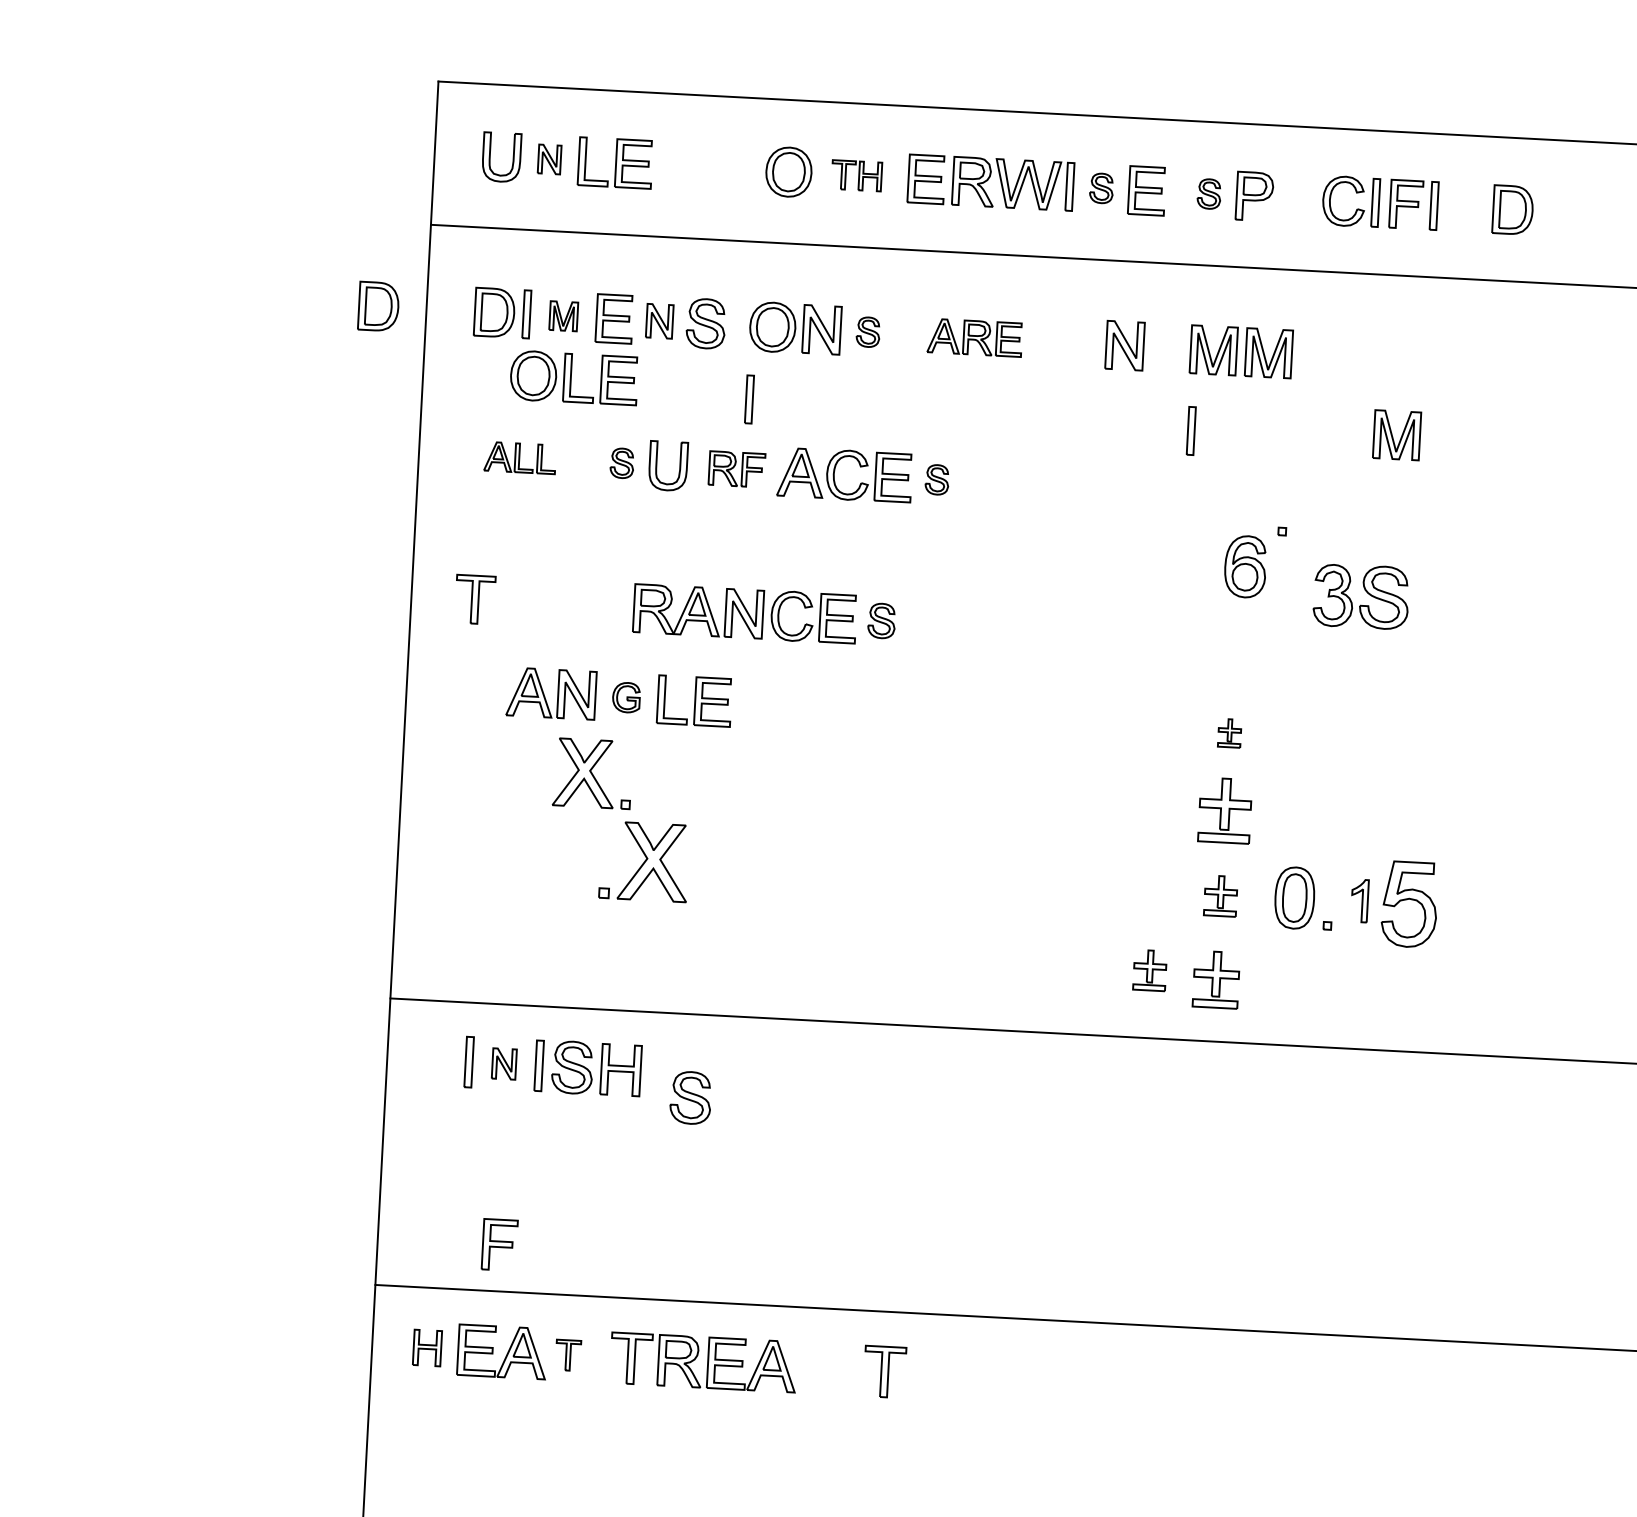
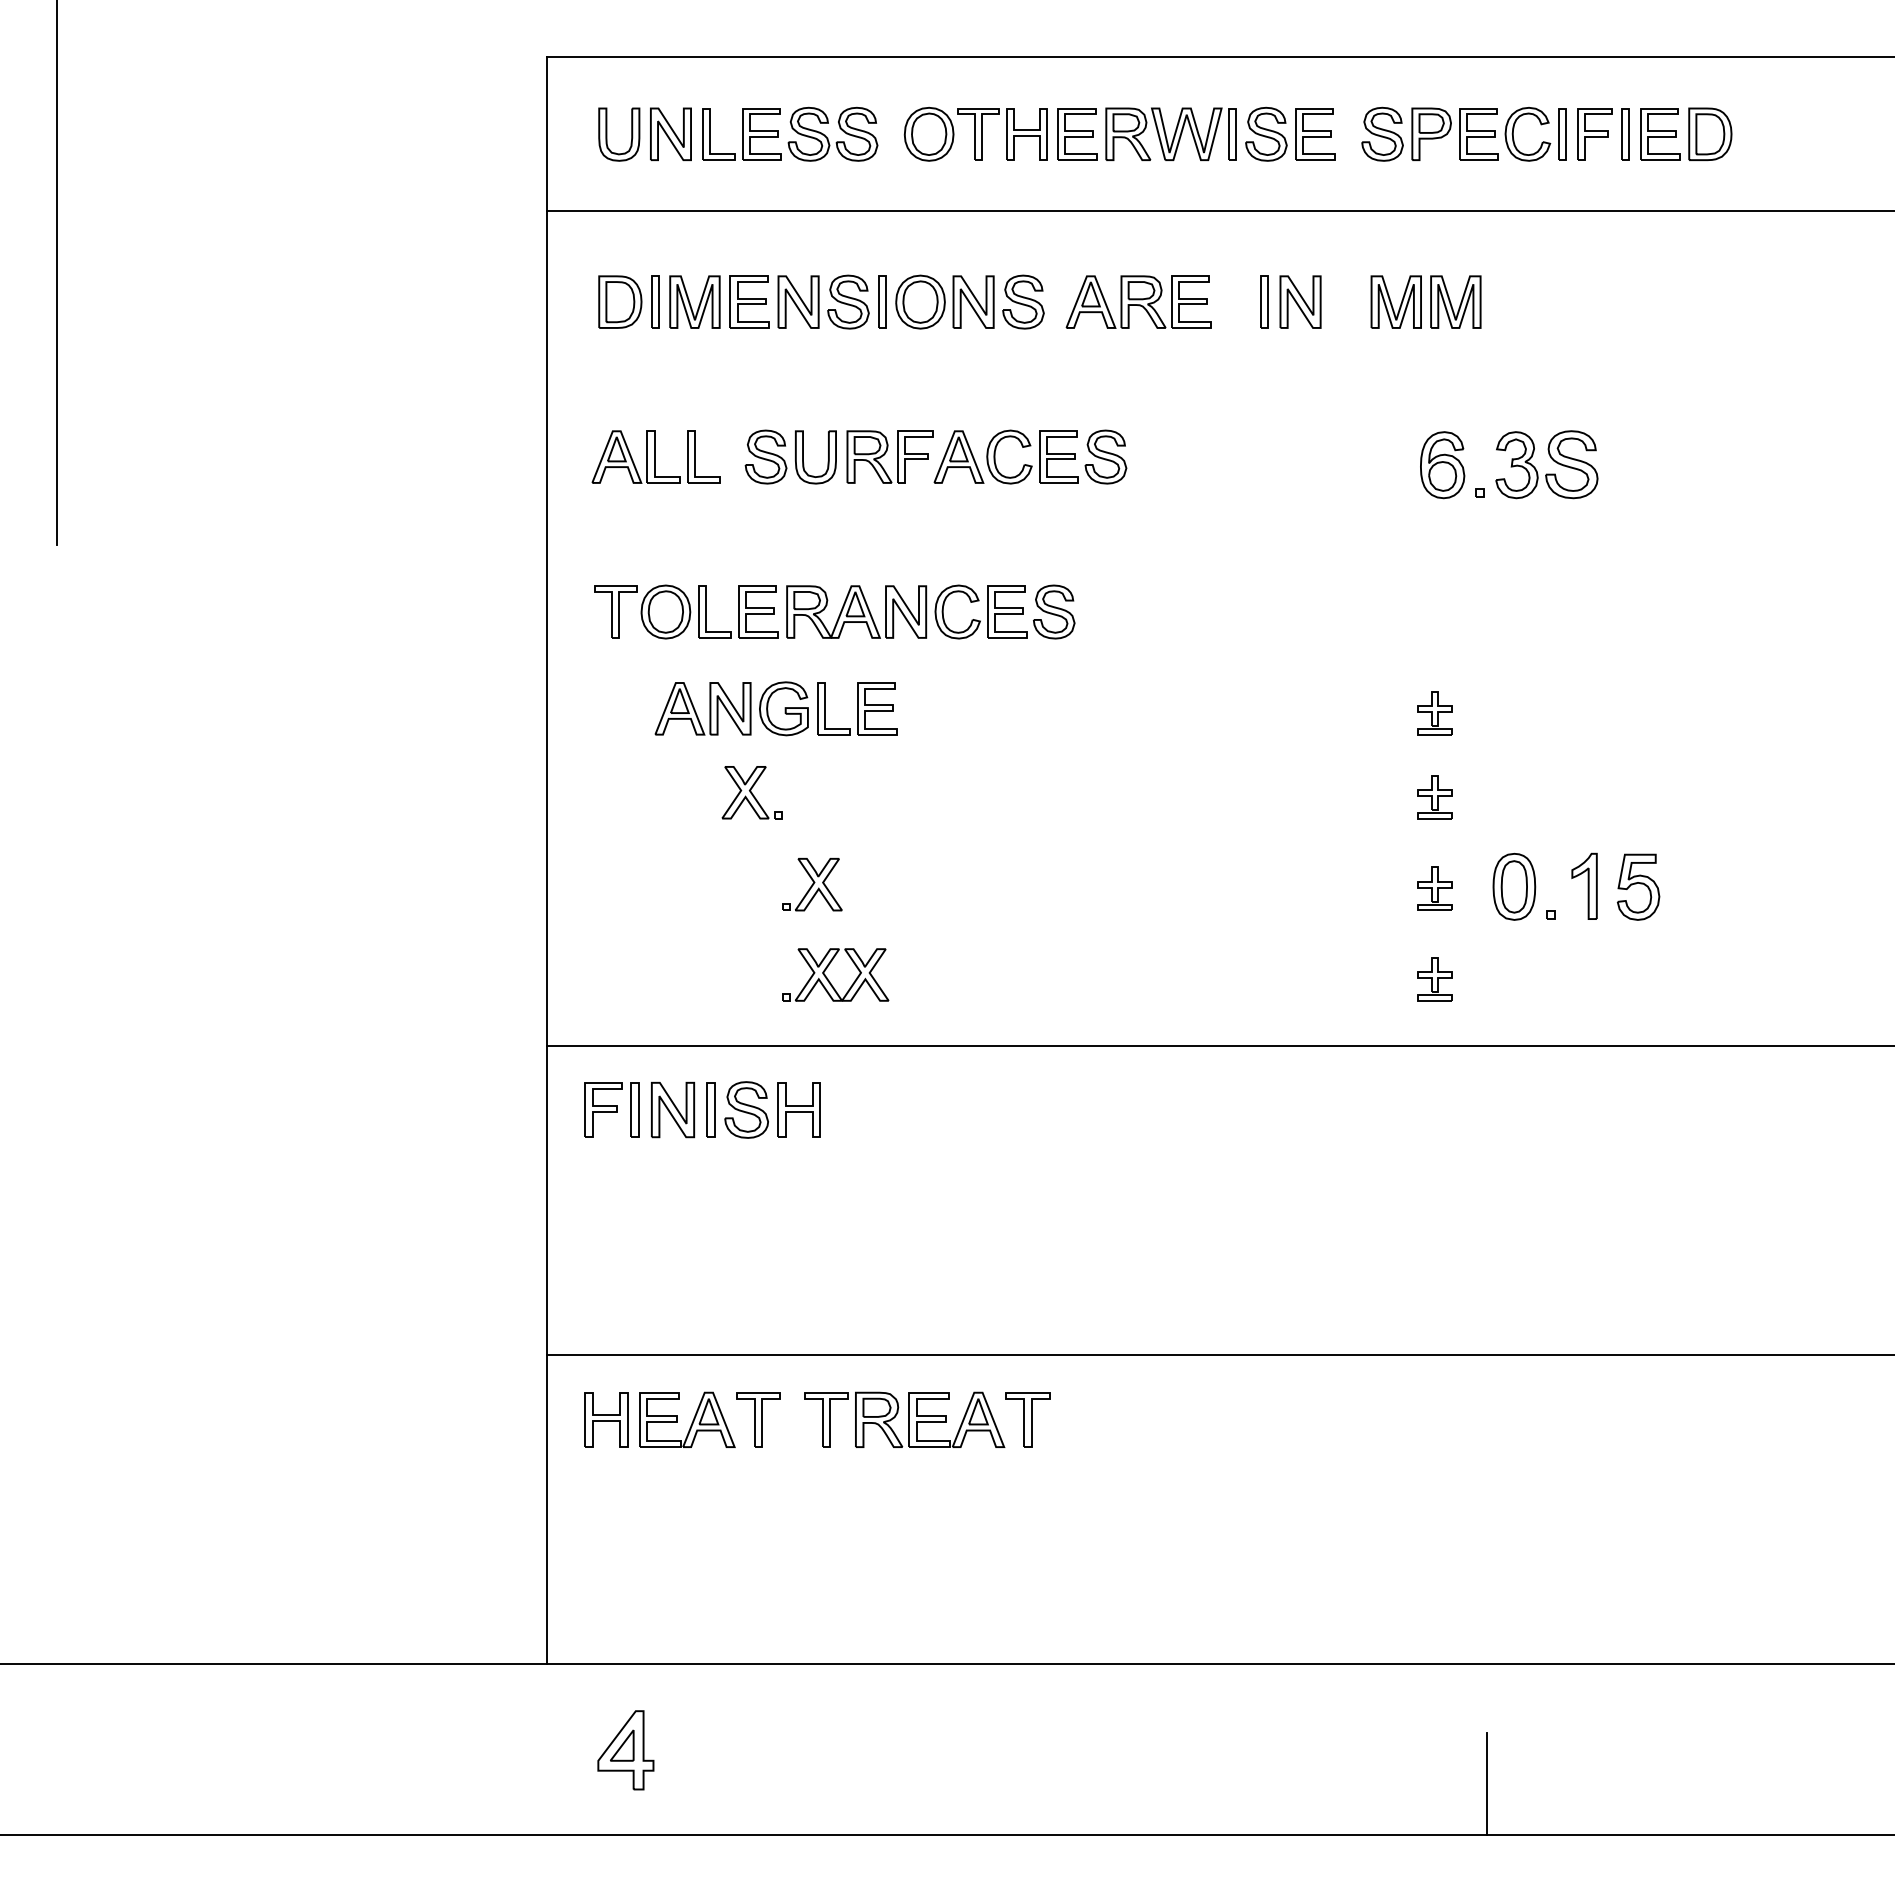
part: (549, 158) -> (670, 133), size x1.67
part: (694, 170) -> (827, 137), added
part: (856, 175) -> (1002, 134), size x1.67
part: (1101, 187) -> (1266, 133), size x1.67
part: (1209, 193) -> (1382, 133), size x1.67
part: (1298, 199) -> (1478, 134), added
part: (1466, 207) -> (1660, 134), added
part: (378, 306) -> (495, 301), removed
part: (563, 315) -> (694, 301), size x1.67
part: (659, 320) -> (798, 301), size x1.43
part: (868, 331) -> (1023, 301), size x1.67
part: (974, 337) -> (1138, 301), size x1.43
part: (574, 377) -> (709, 611), moved
part: (749, 398) -> (882, 301), moved
part: (1191, 430) -> (1264, 301), moved
part: (1396, 434) -> (1597, 382), removed
part: (519, 457) -> (655, 456), size x1.67
part: (621, 462) -> (765, 456), size x1.67
part: (736, 468) -> (889, 456), size x1.43
part: (936, 479) -> (1105, 456), size x1.67
part: (1245, 567) -> (1442, 465), moved
part: (1365, 591) -> (1551, 459), moved
part: (881, 620) -> (1054, 611), size x1.43
part: (626, 697) -> (783, 708), size x1.67
part: (1229, 733) -> (1434, 713), size x1.43
part: (592, 773) -> (751, 792), size x0.71
part: (1225, 811) -> (1434, 797), size x0.62
part: (644, 861) -> (812, 884), size x0.62
part: (1359, 900) -> (1584, 885), size x1.43
part: (1409, 903) -> (1638, 886), size x0.71
part: (655, 951) -> (829, 980), added
part: (1149, 970) -> (1362, 972), removed
part: (1216, 980) -> (1434, 979), size x0.71
part: (504, 1063) -> (673, 1109), size x1.67
part: (690, 1097) -> (875, 1135), removed
part: (499, 1244) -> (603, 1109), moved
part: (427, 1347) -> (606, 1419), size x1.43
part: (568, 1355) -> (758, 1419), size x1.67
part: (884, 1371) -> (1027, 1419), moved

